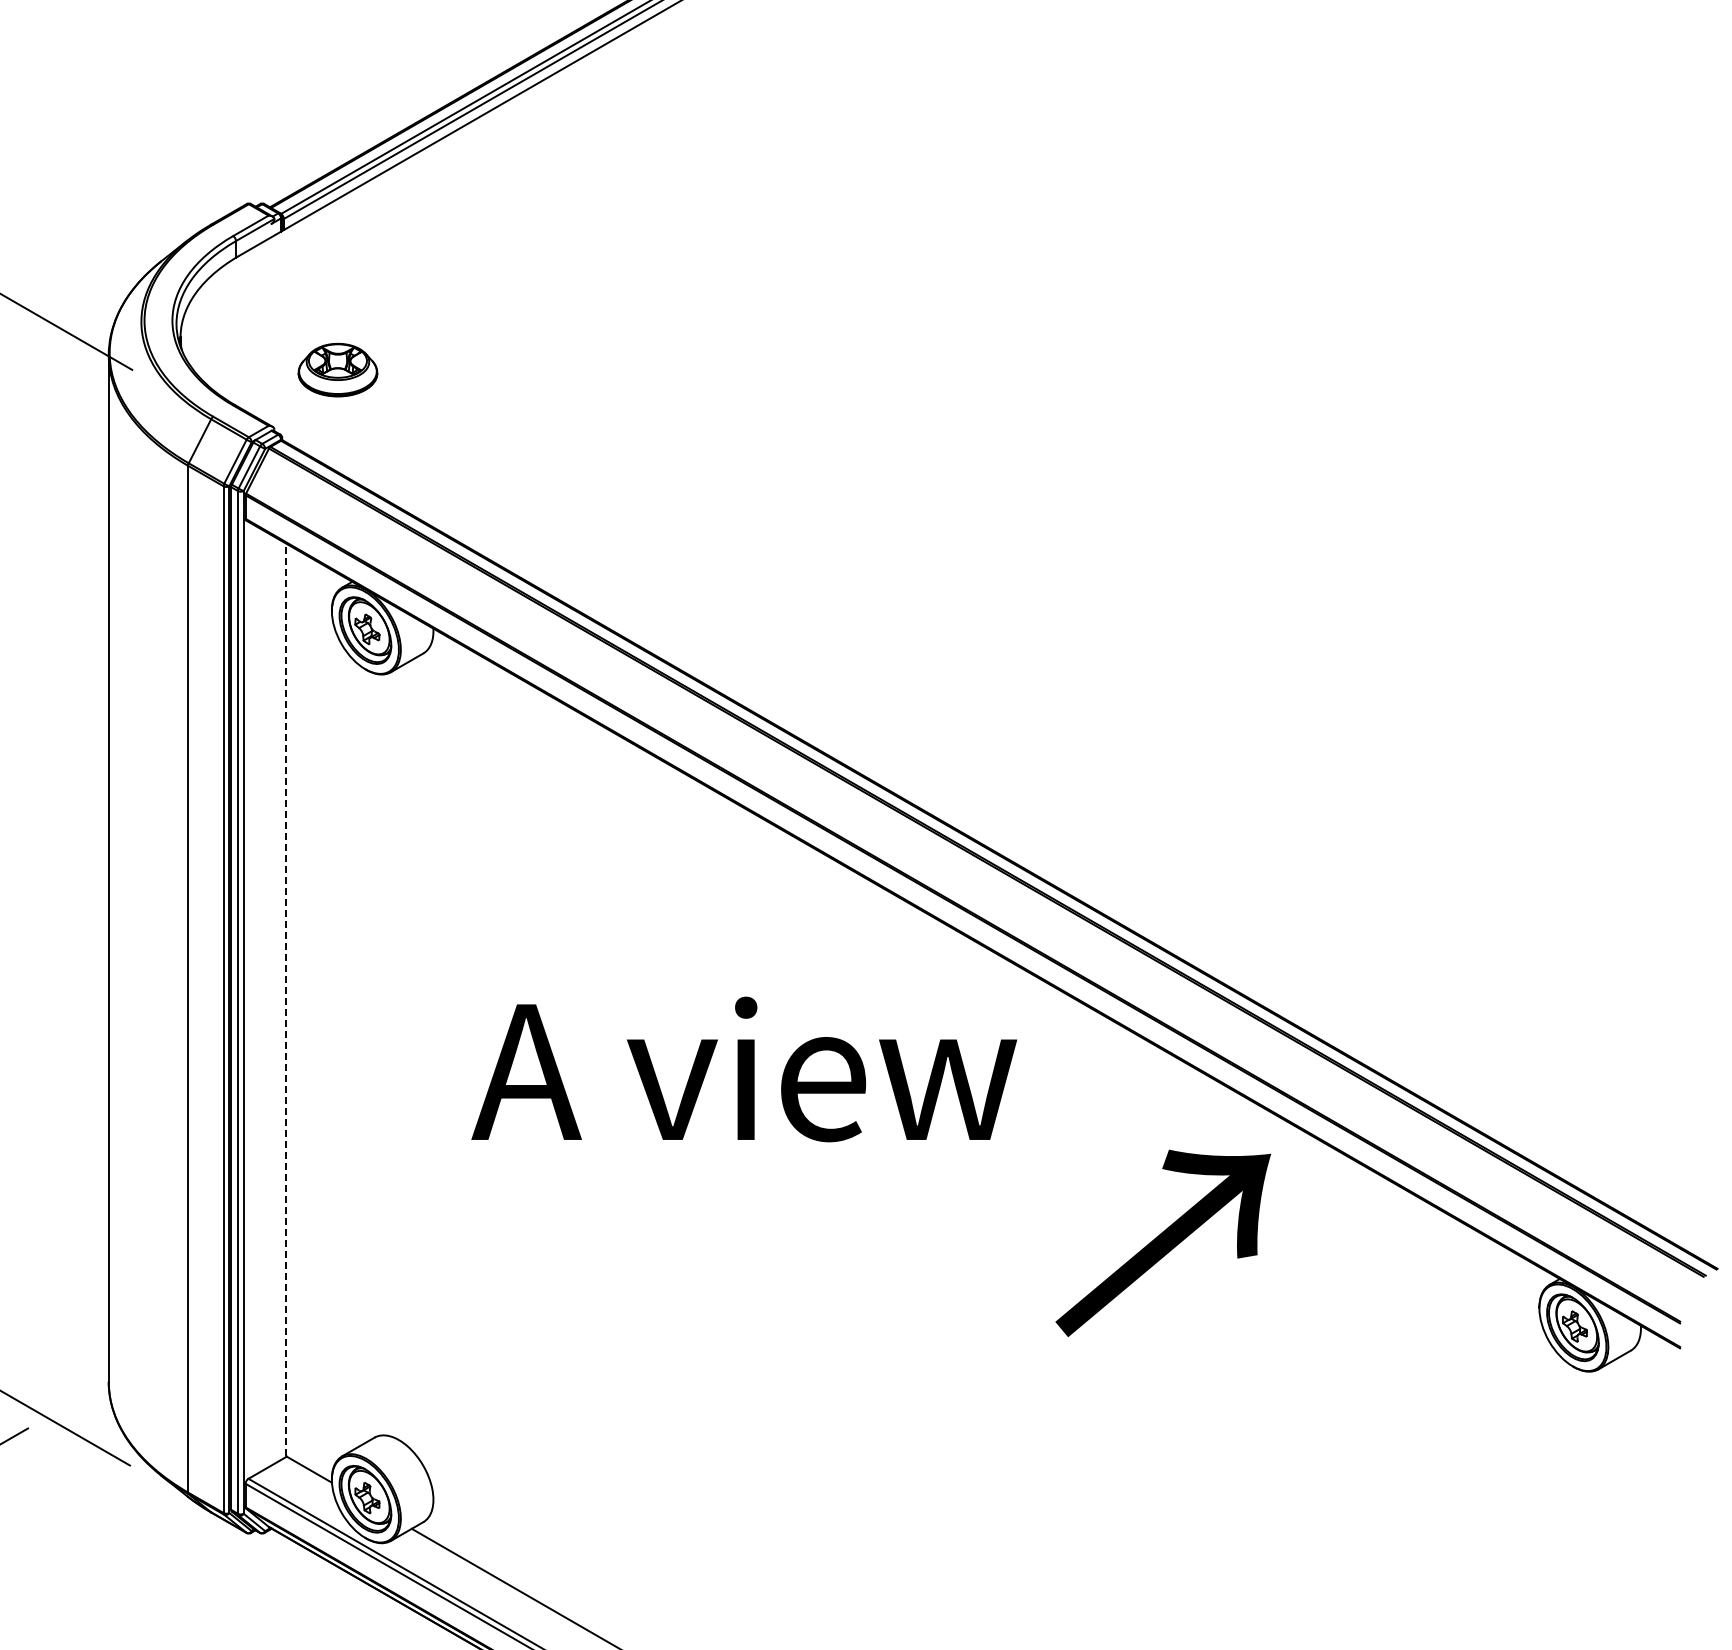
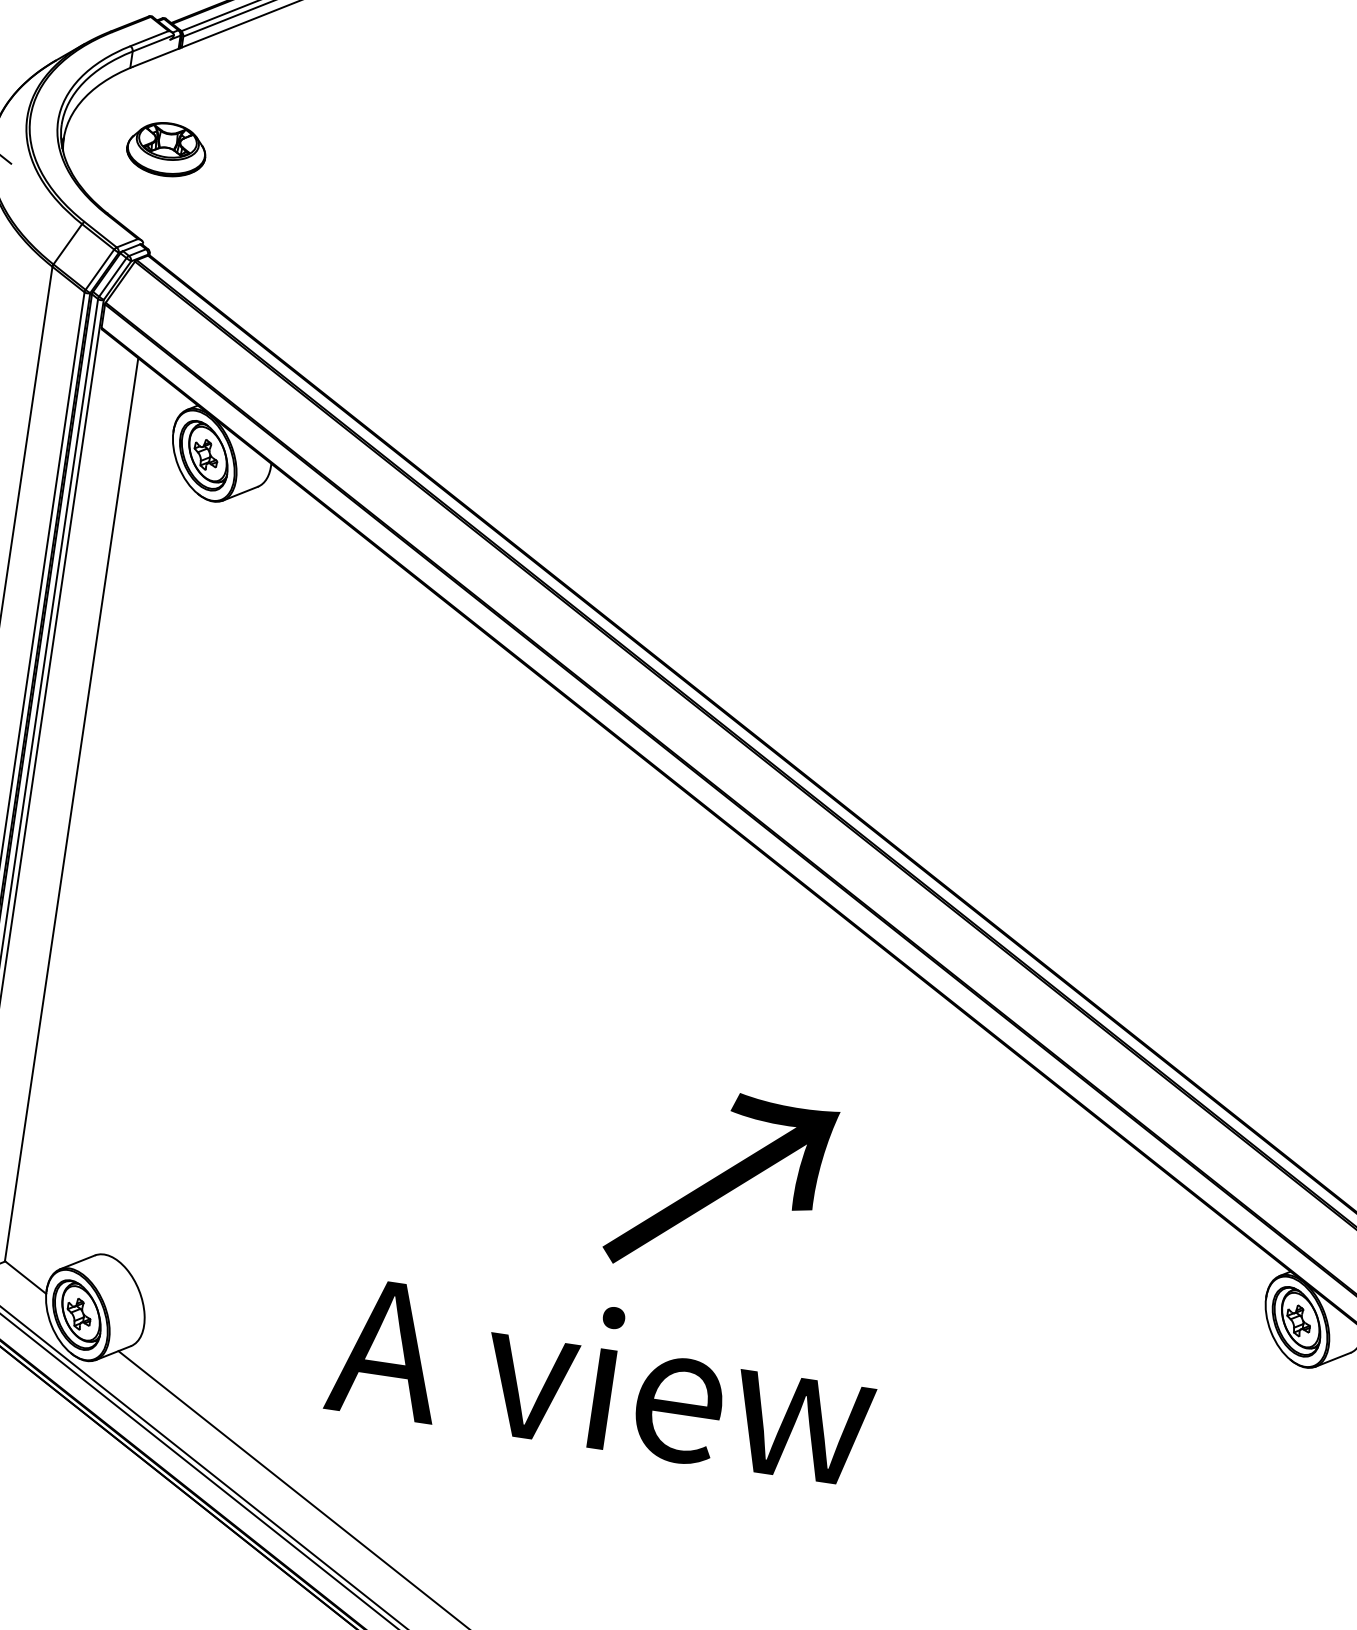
part: (337, 369) -> (166, 148), moved
line: (286, 999) -> (71, 809), dashed -> solid
text: (744, 1069) -> (603, 1378), moved
text: (1163, 1242) -> (721, 1184), moved

